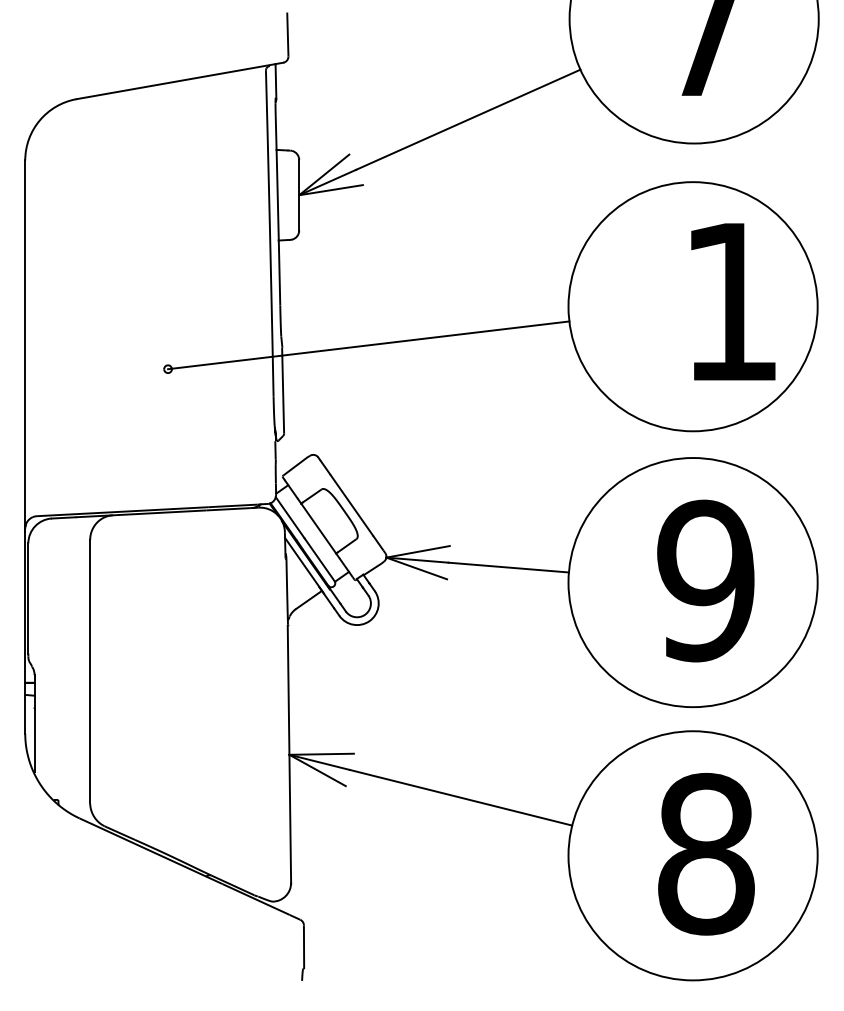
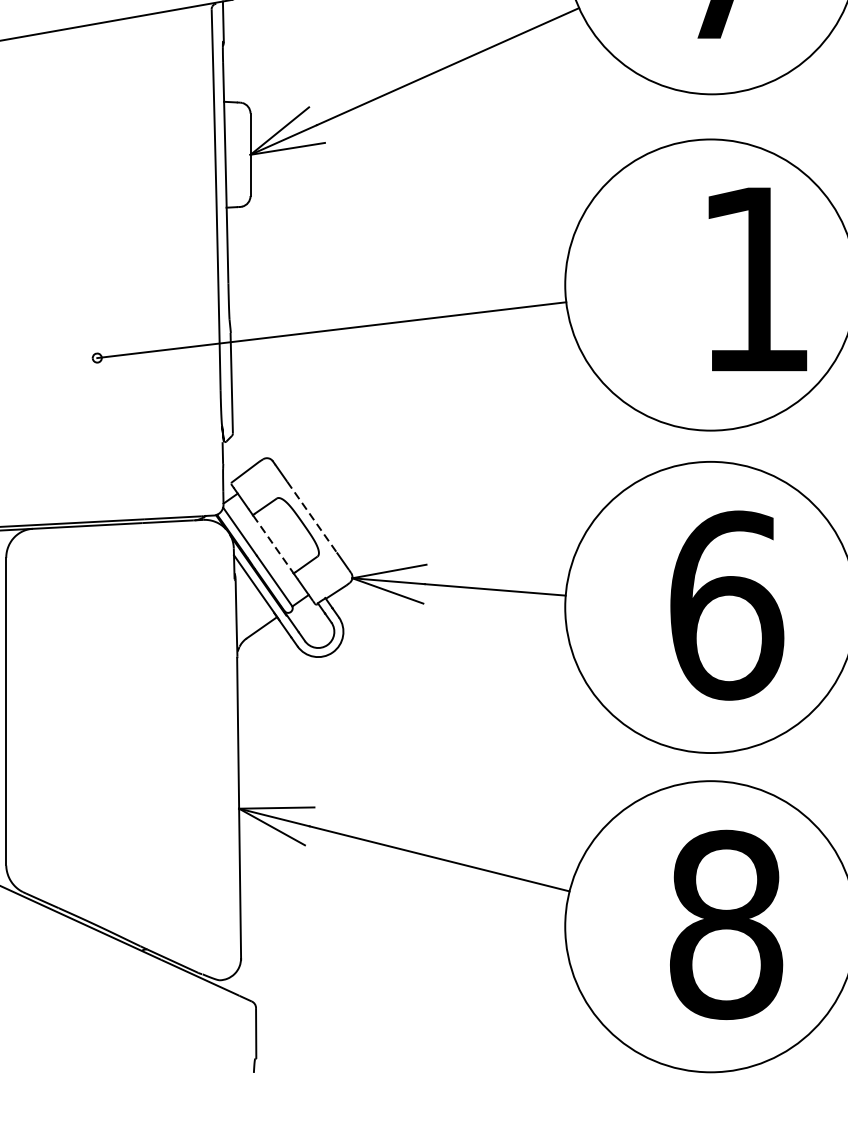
line: (351, 505) -> (311, 517), solid -> dashed
line: (318, 528) -> (273, 544), solid -> dashed
text: (706, 580) -> (726, 604), 9 -> 6

